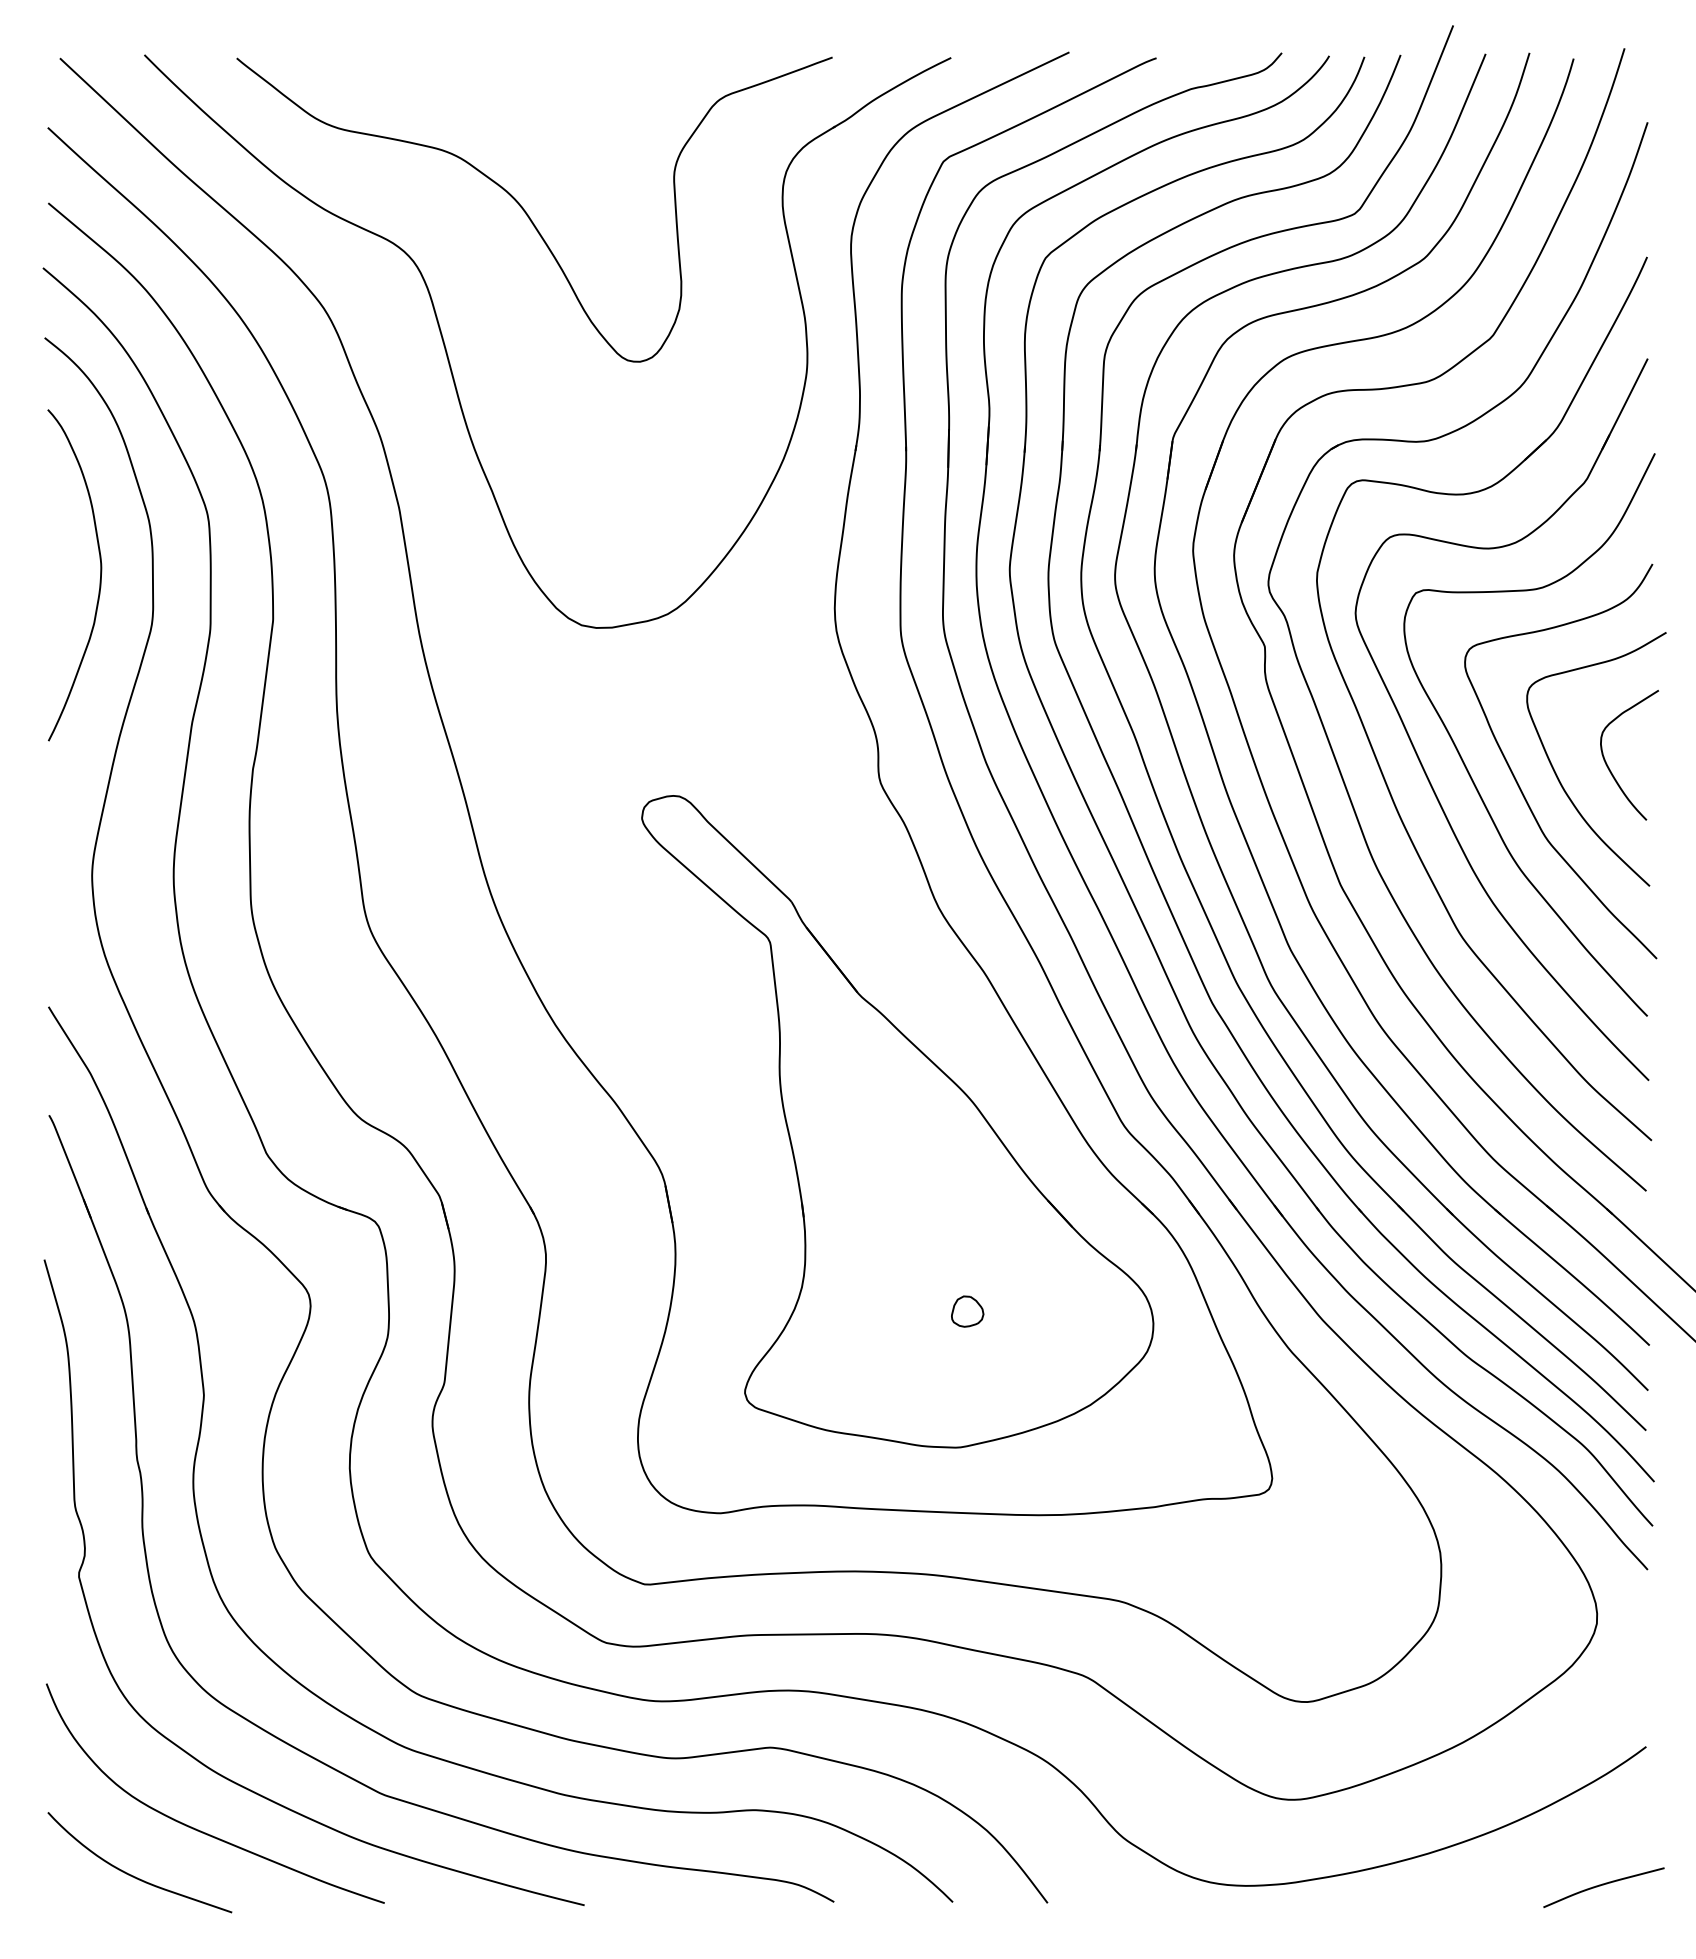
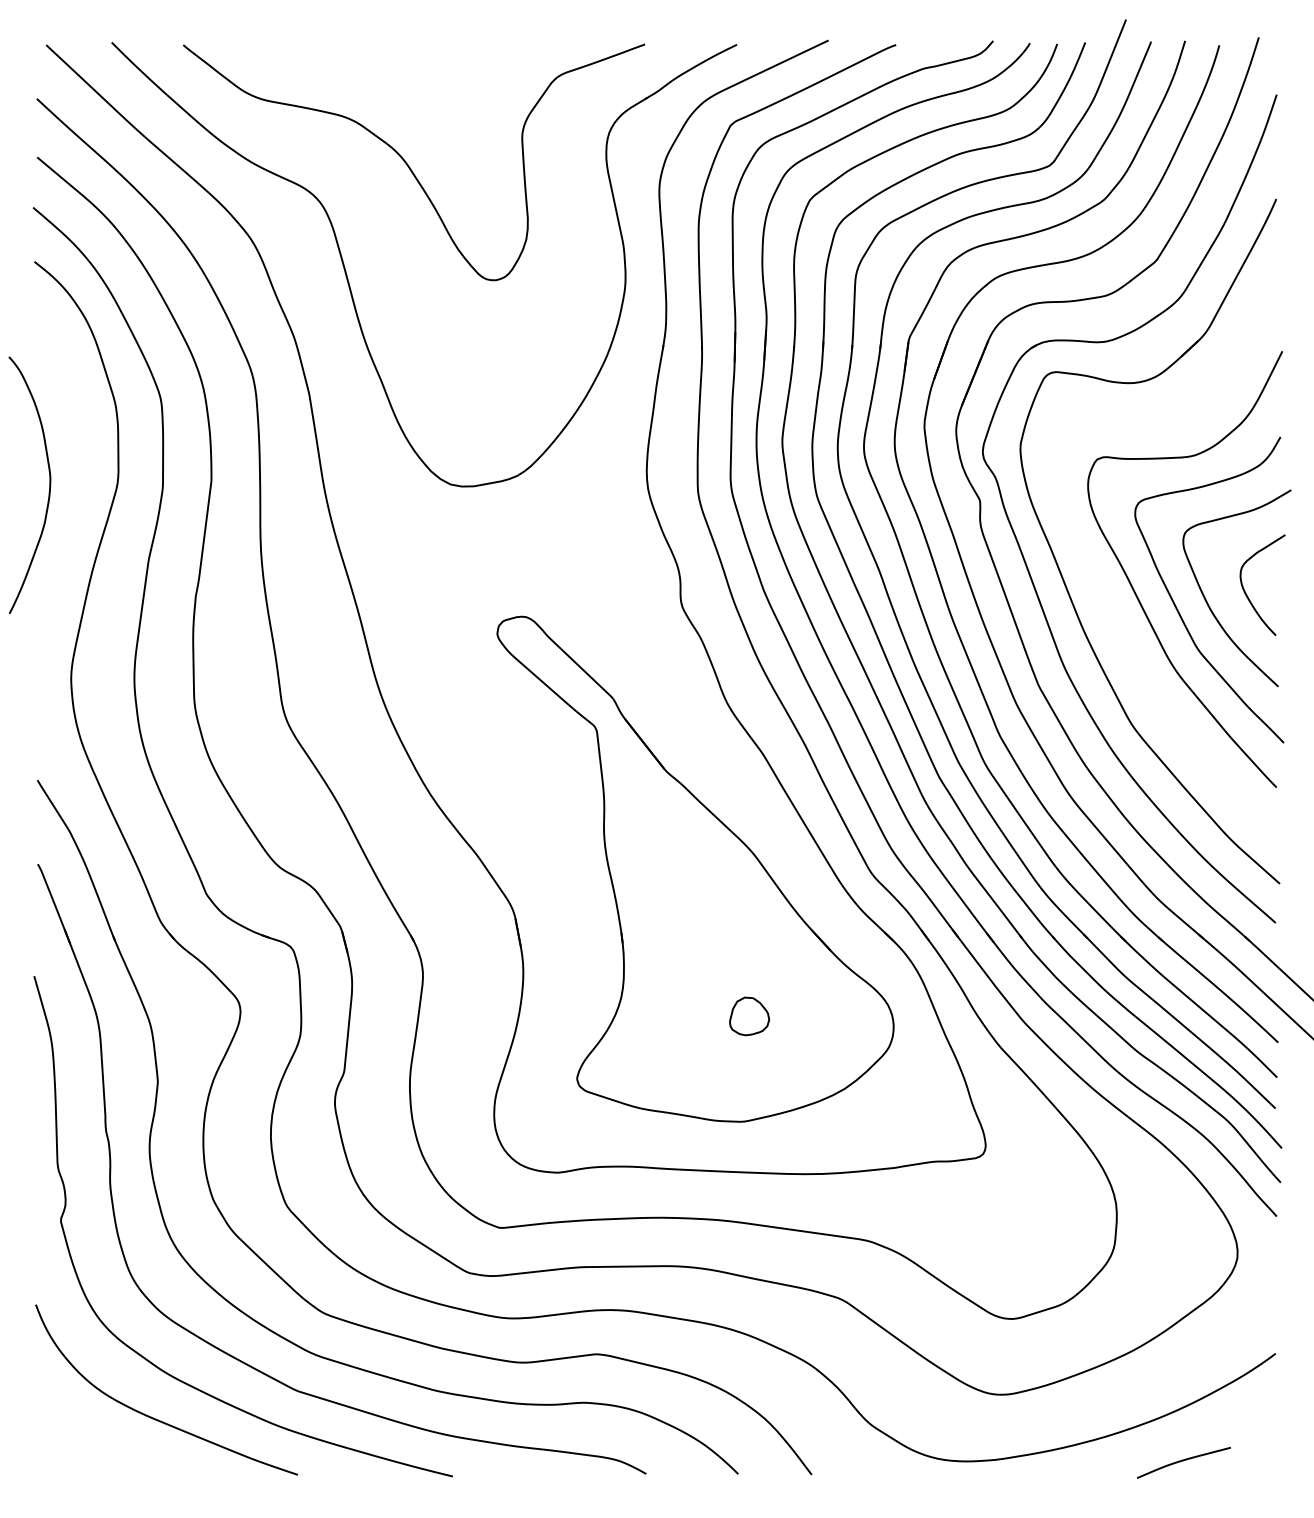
curve: (99, 580) -> (49, 489), moved
part: (1420, 759) -> (1100, 588), removed
part: (967, 1311) -> (749, 1016), size x1.6
curve: (133, 1875) -> (103, 1453), removed
curve: (1603, 1885) -> (1183, 1461), moved

